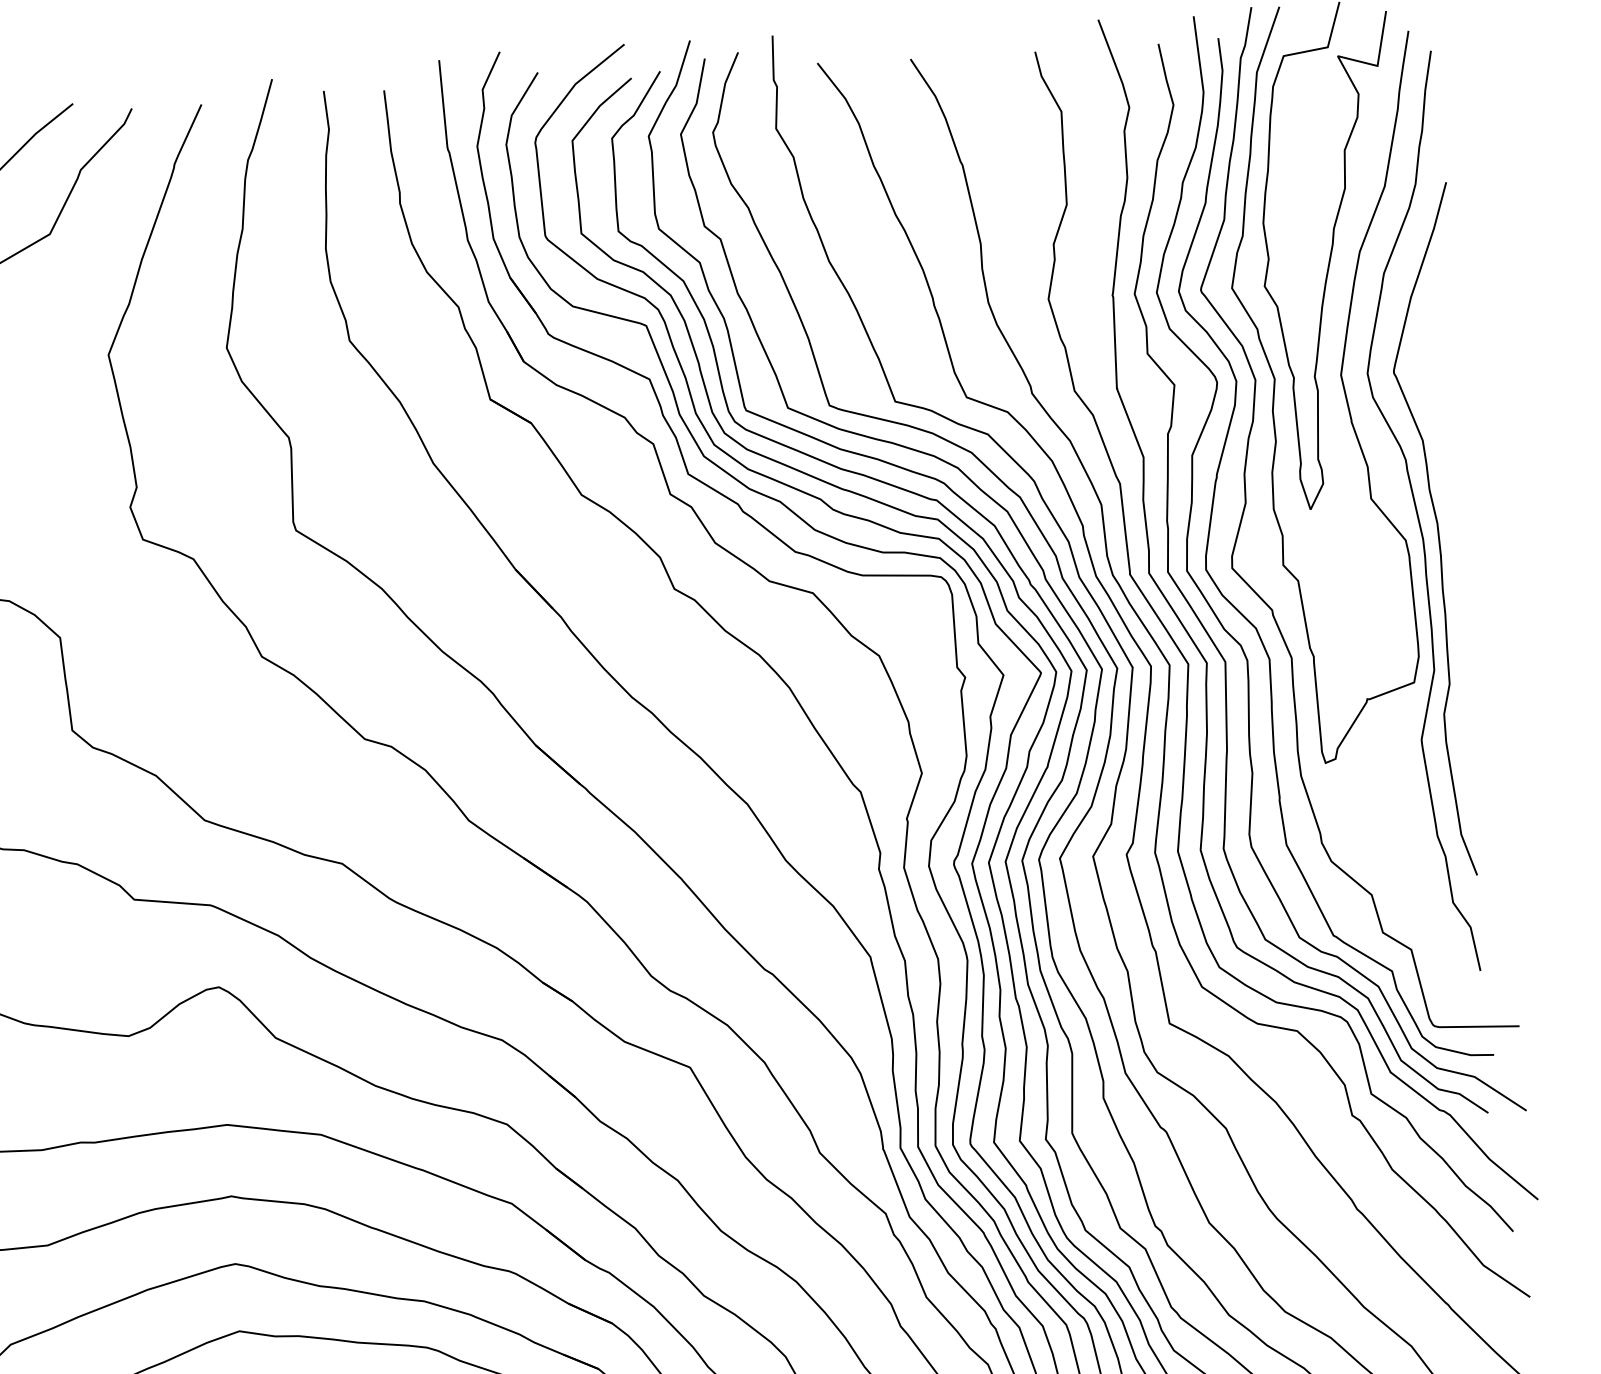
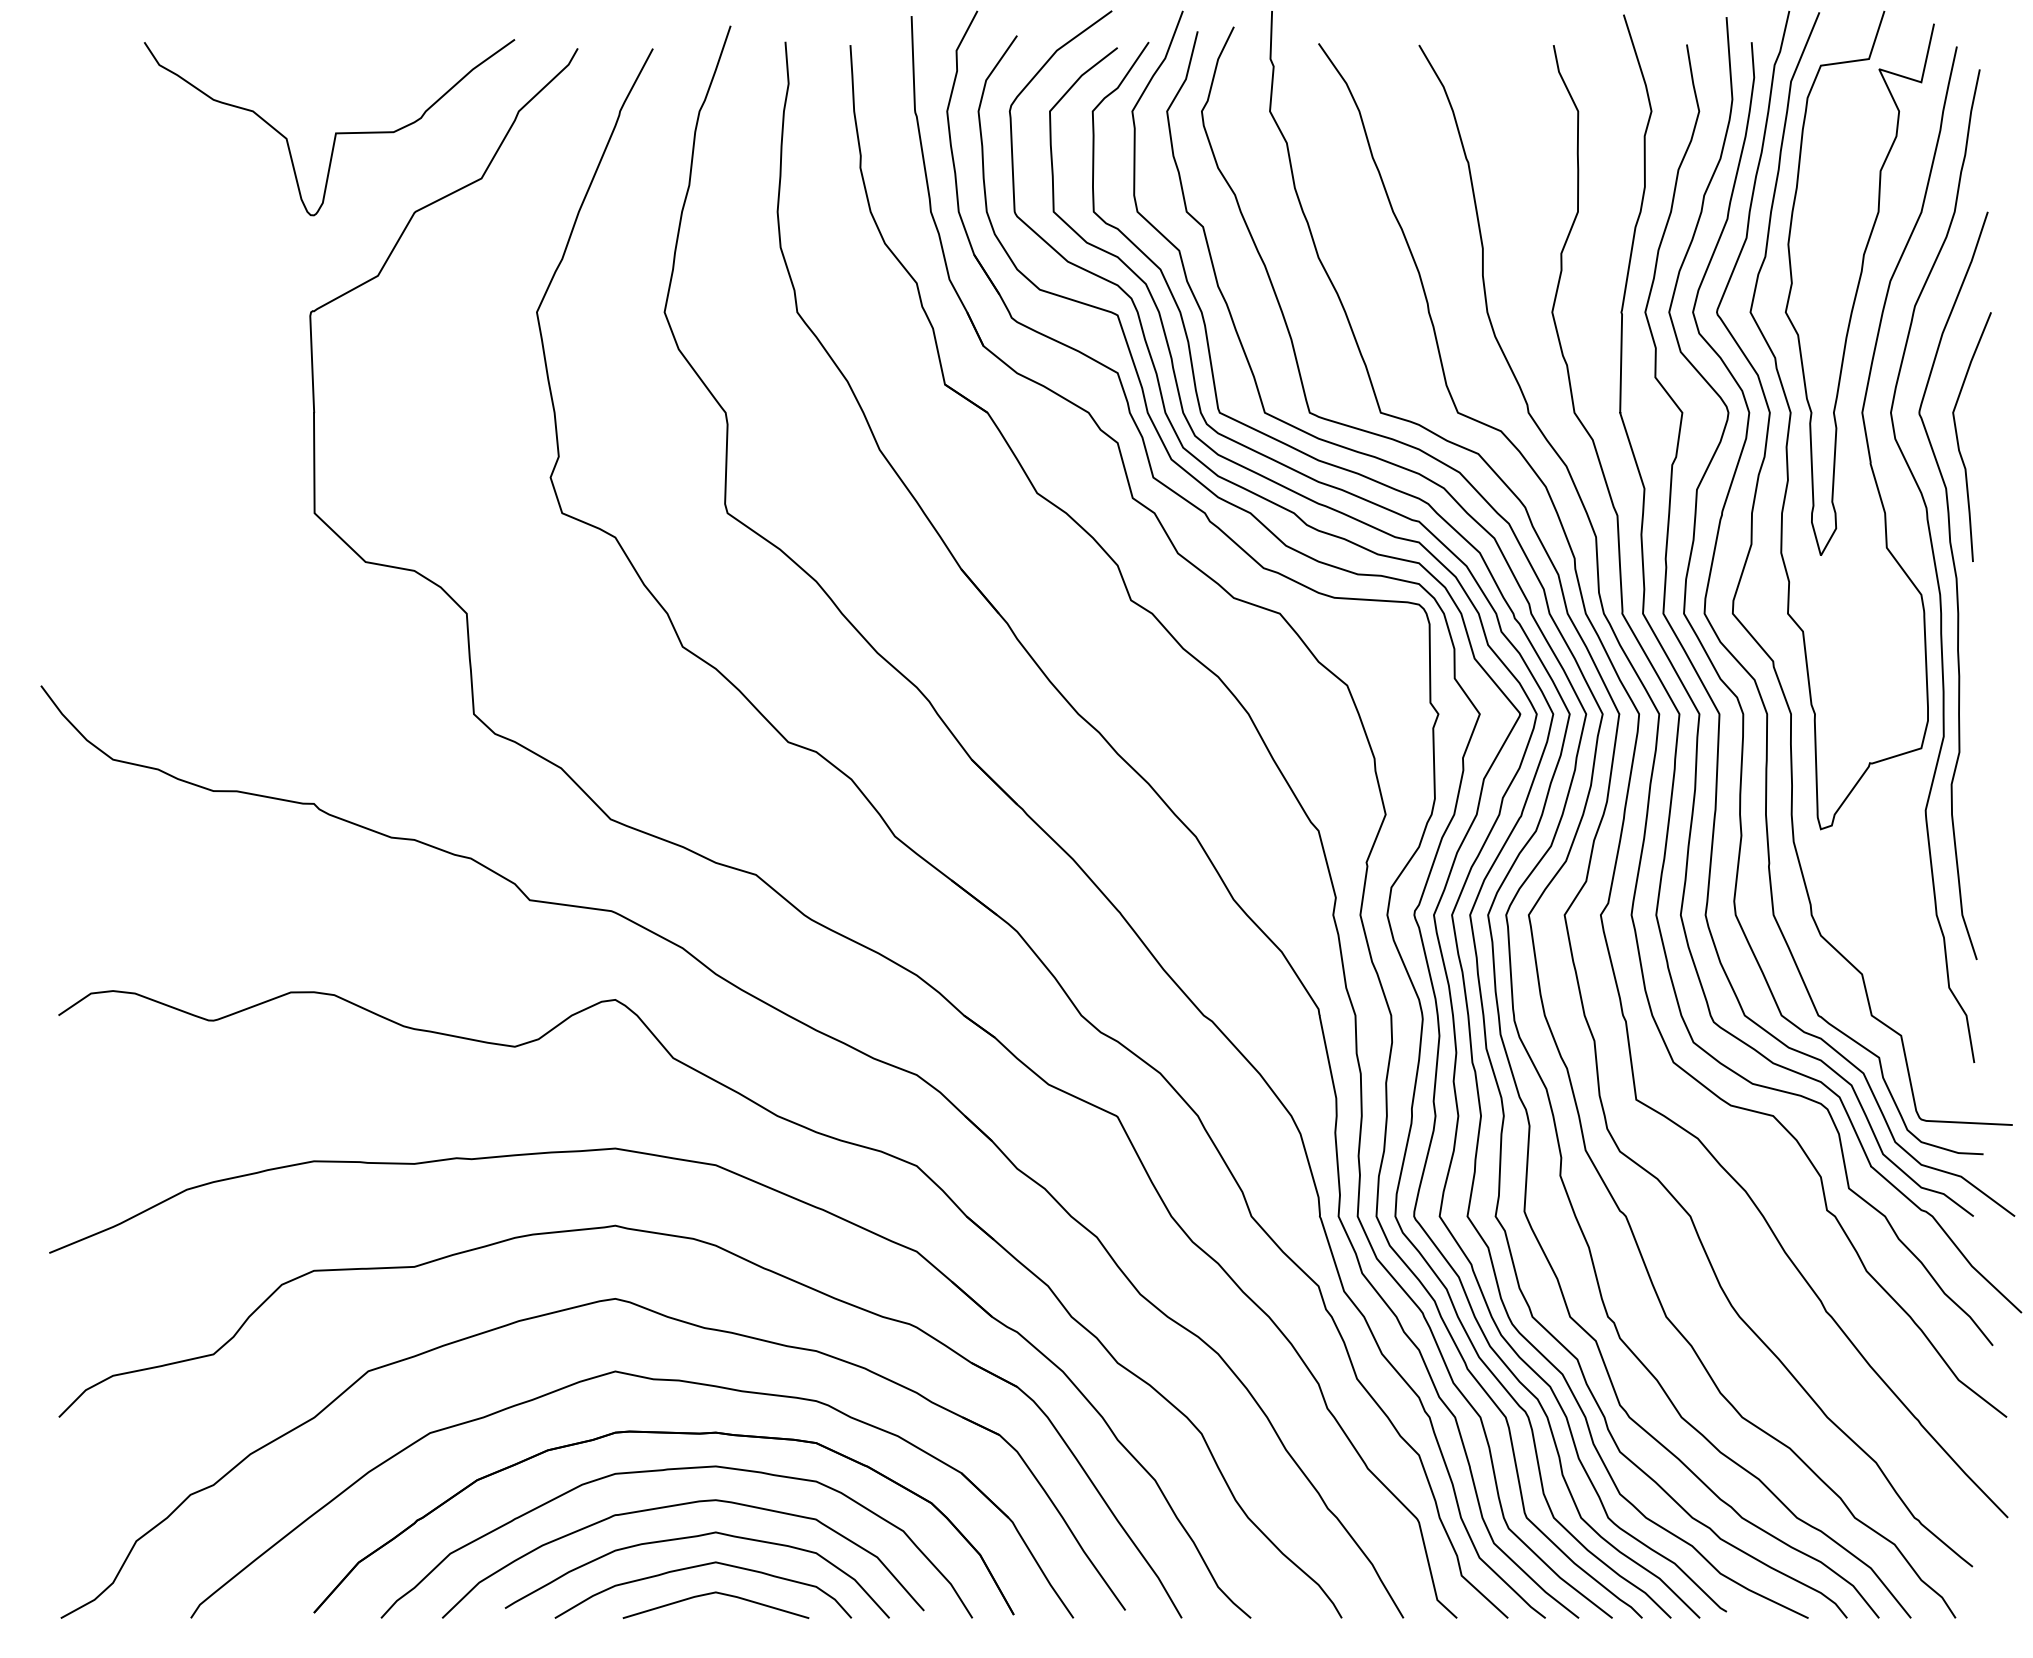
curve: (1431, 393) -> (1958, 438), added

